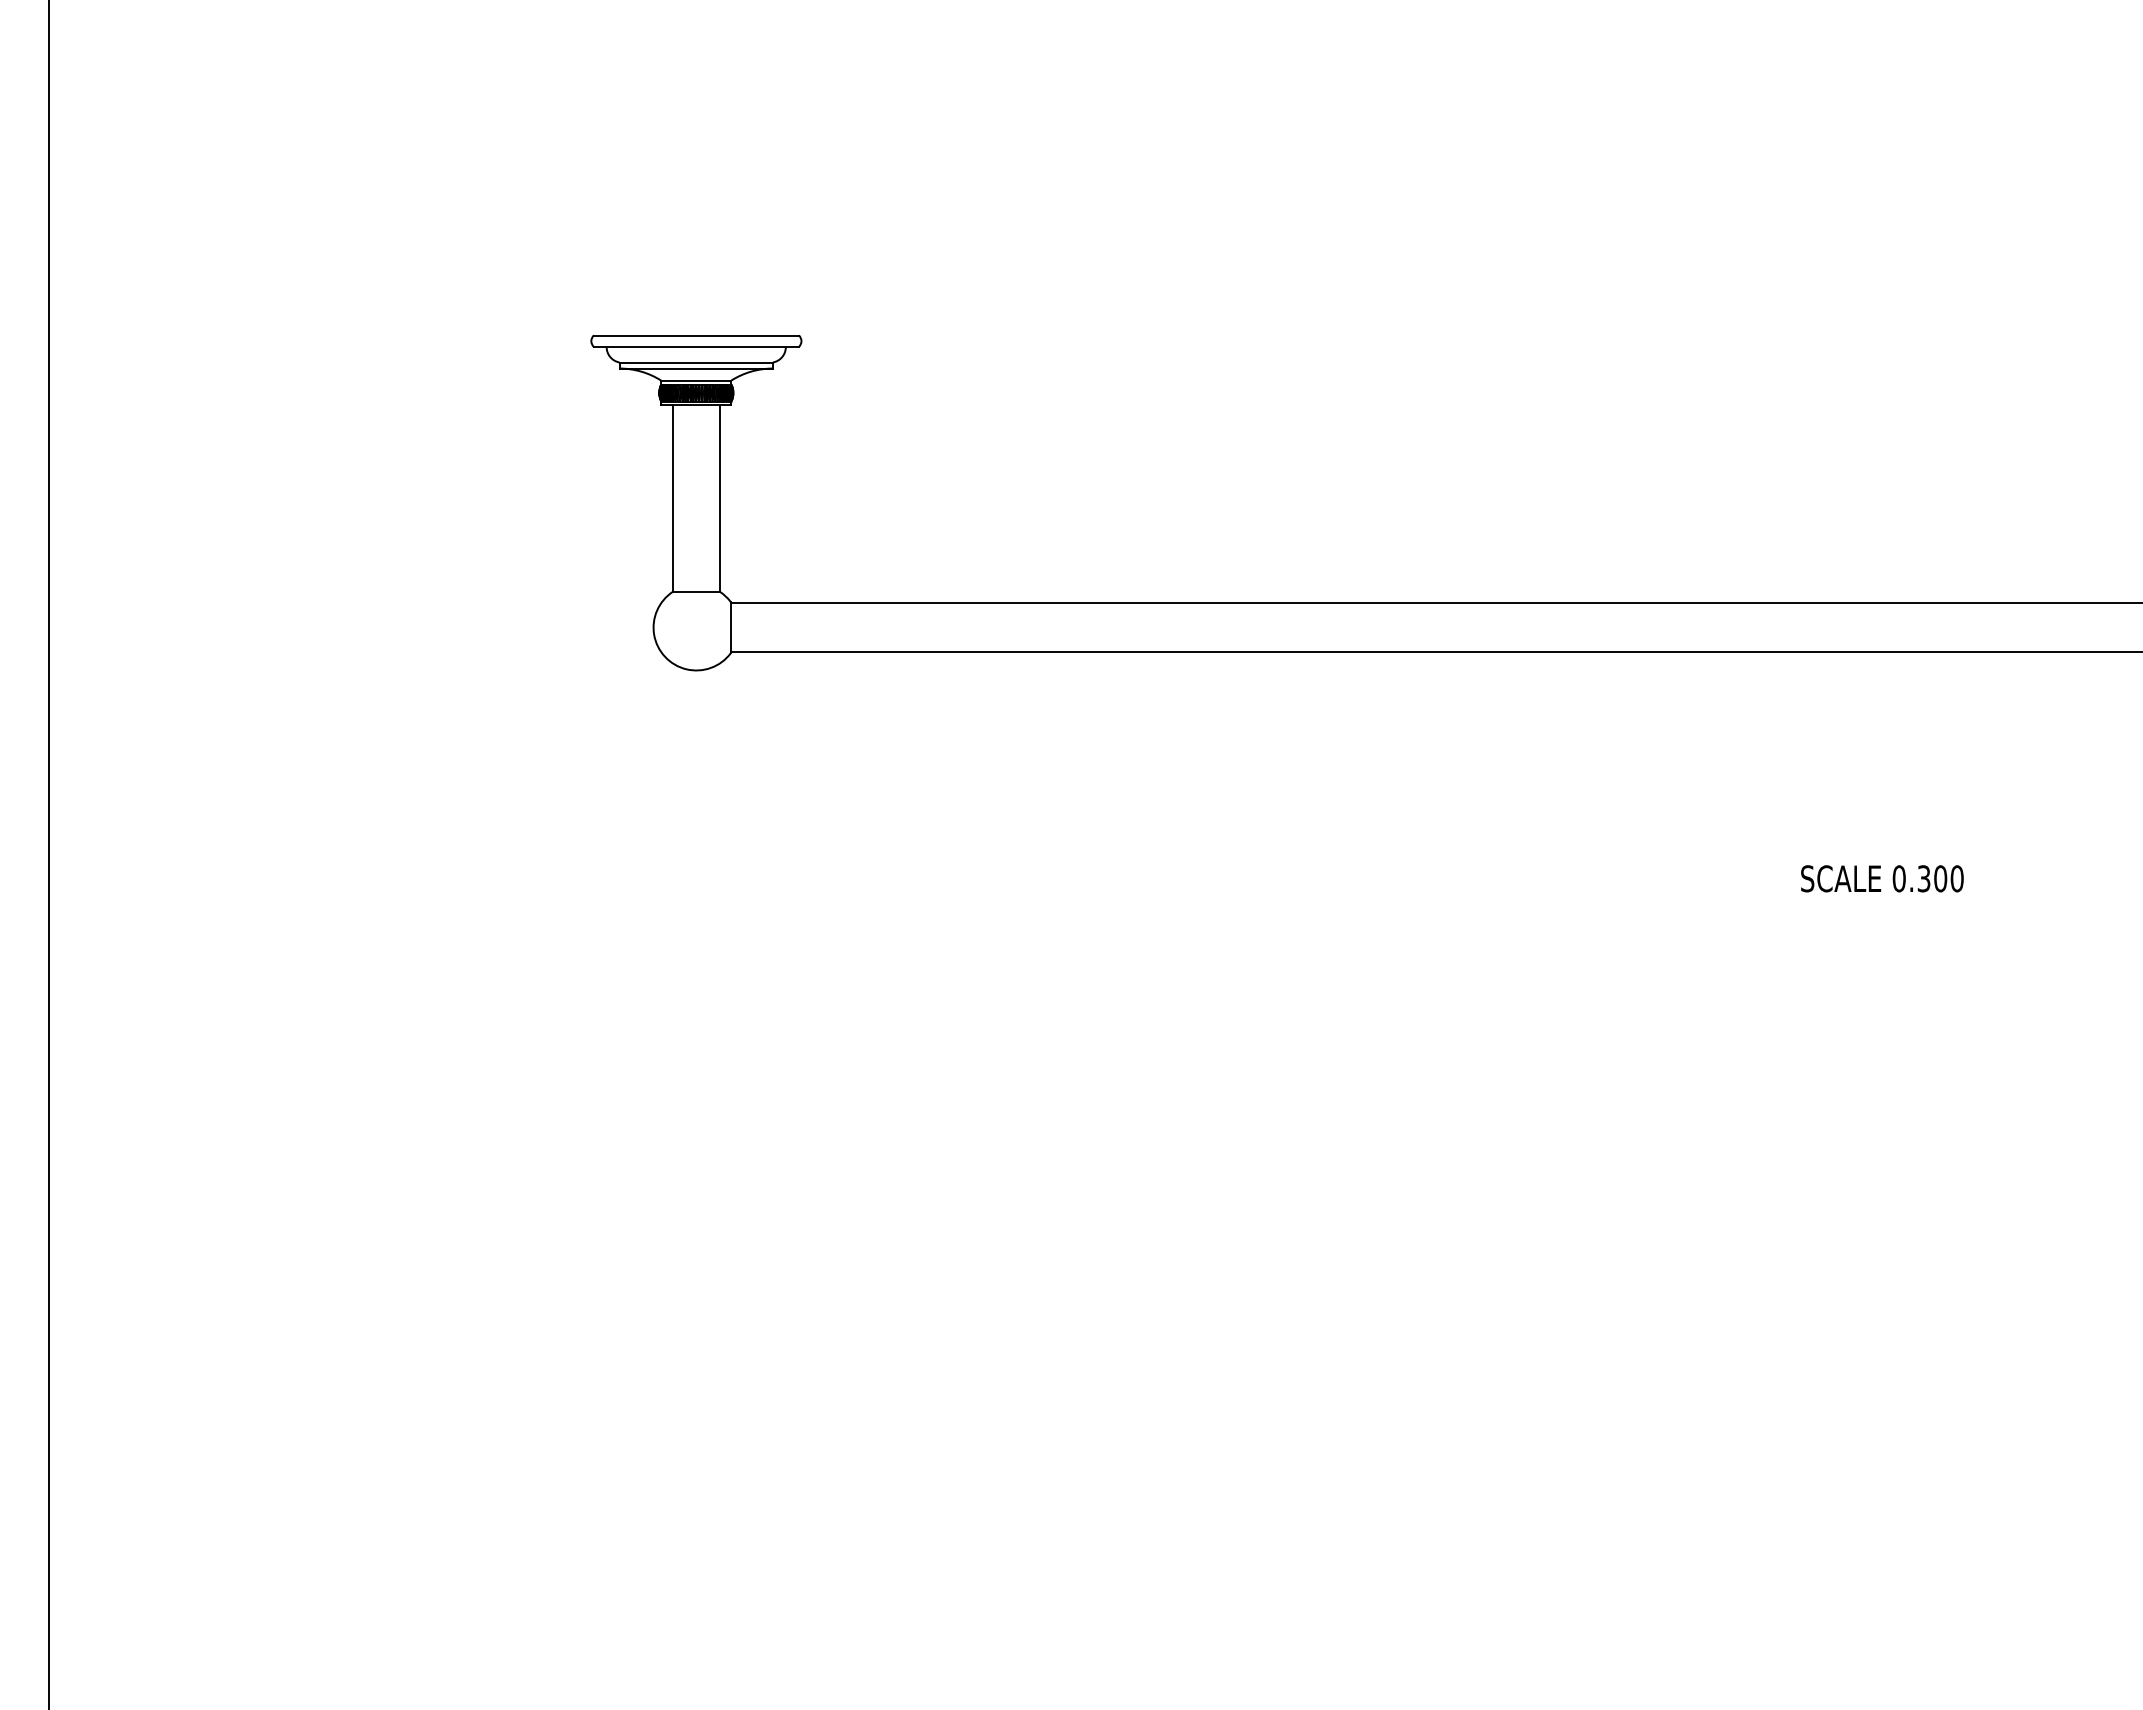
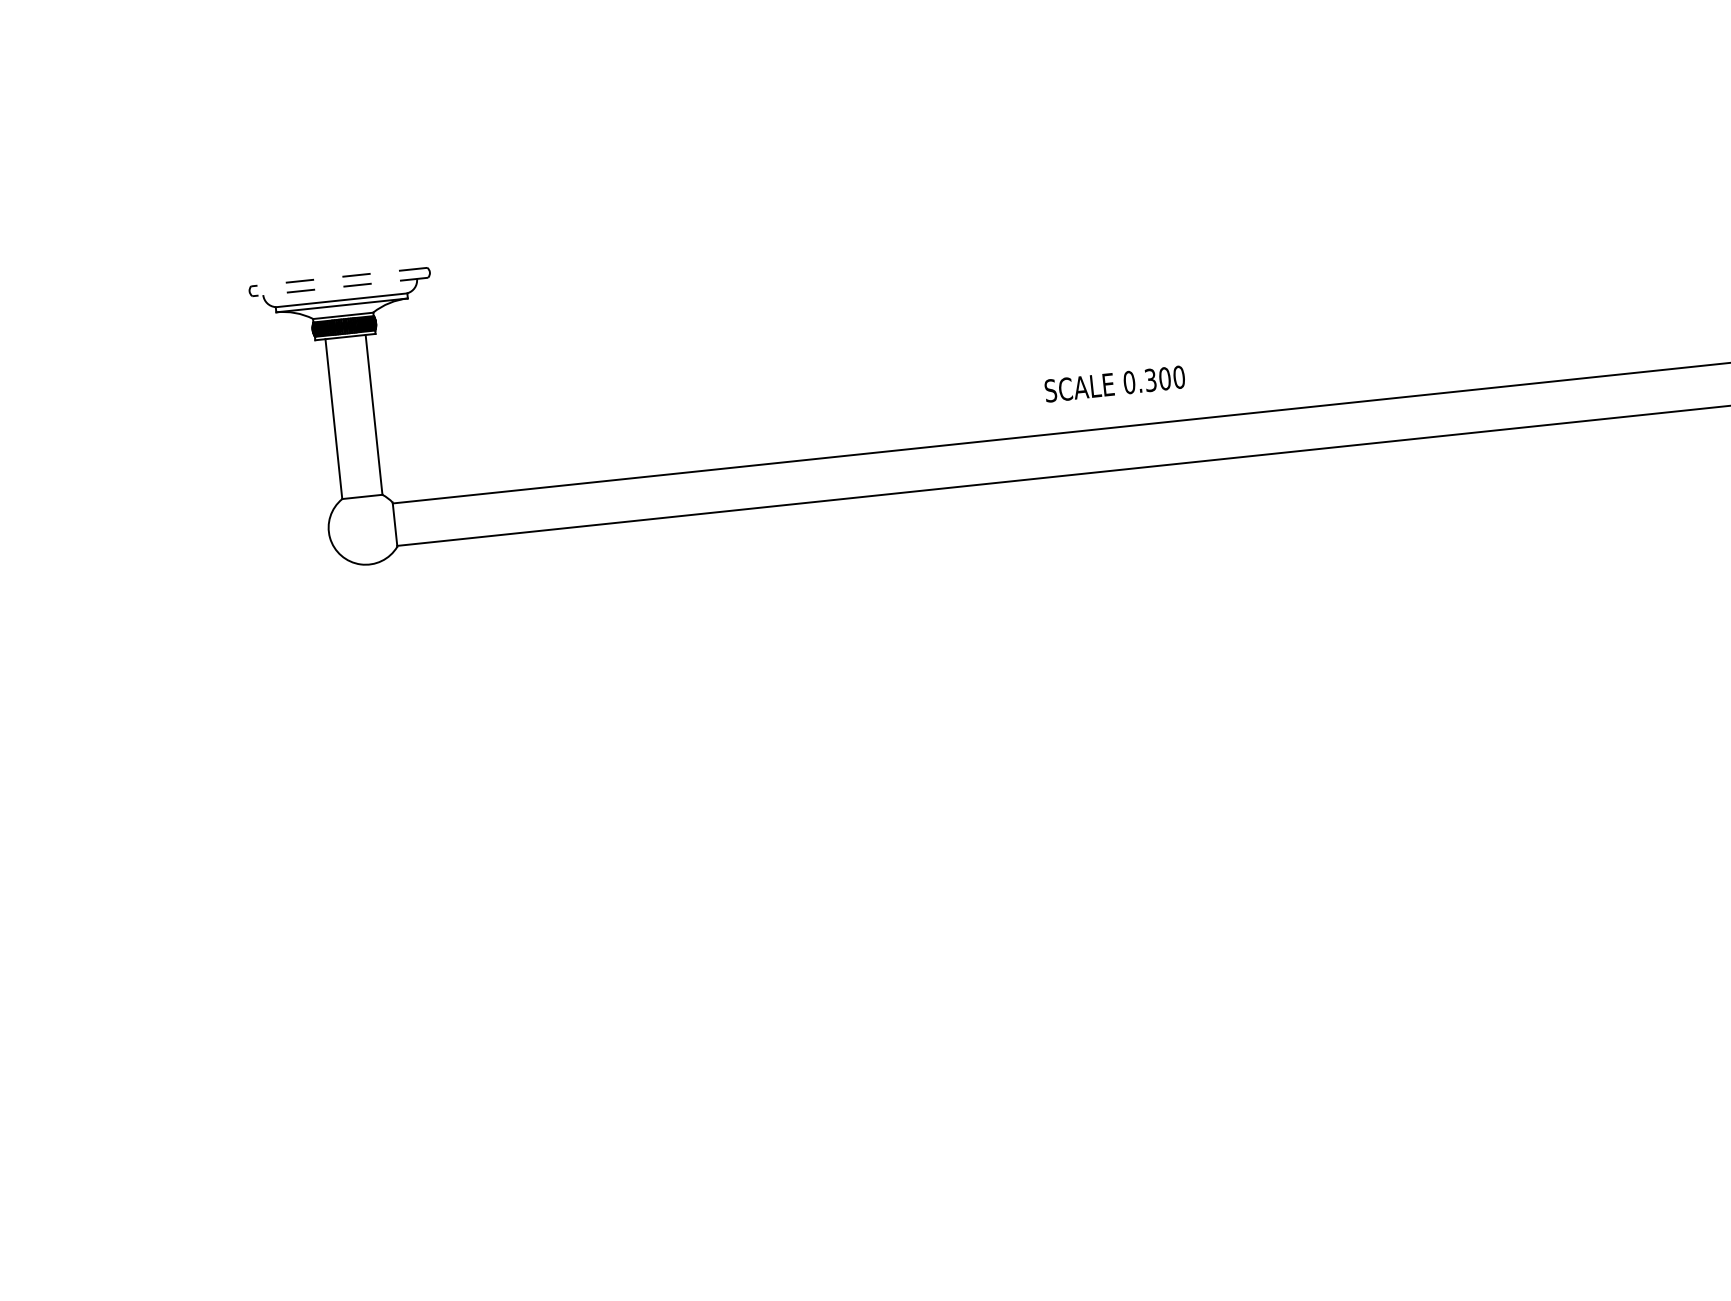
line: (696, 335) -> (339, 277), solid -> dashed
line: (696, 347) -> (340, 287), solid -> dashed
text: (1882, 878) -> (1115, 383), moved

